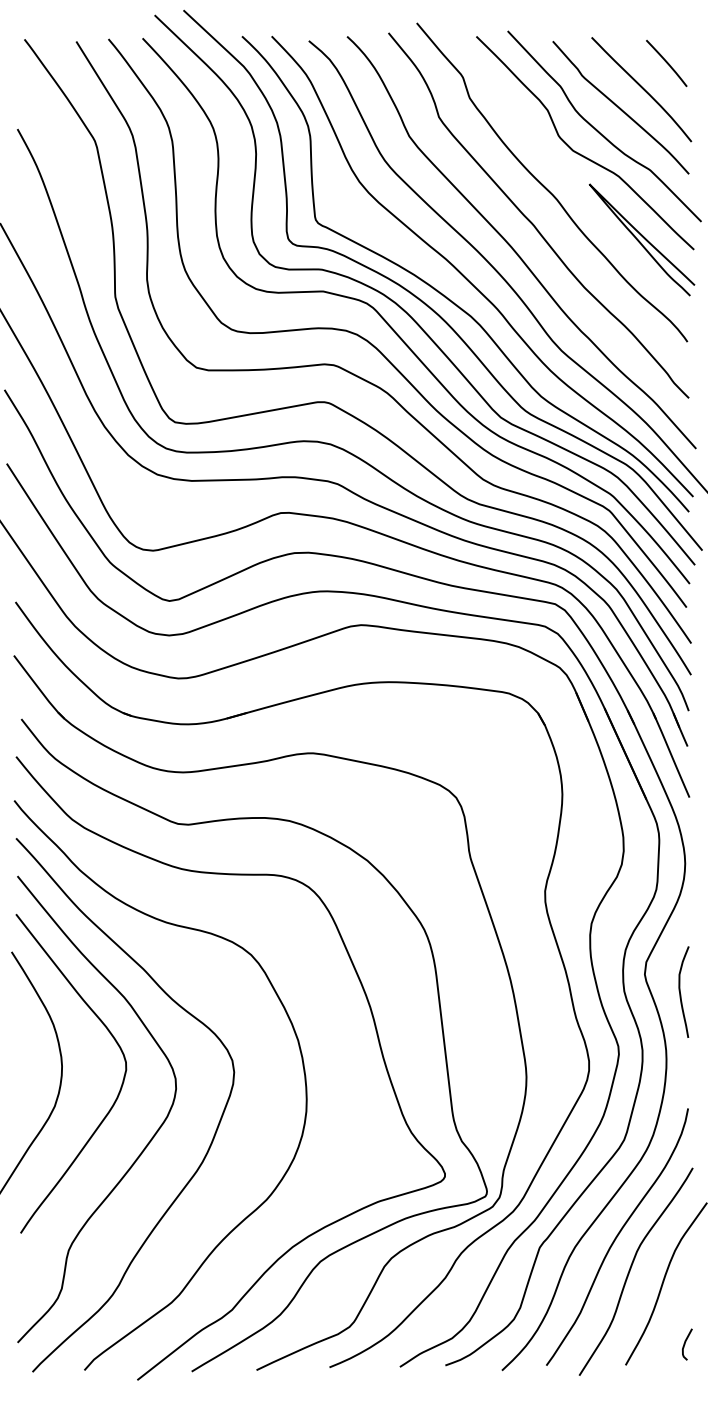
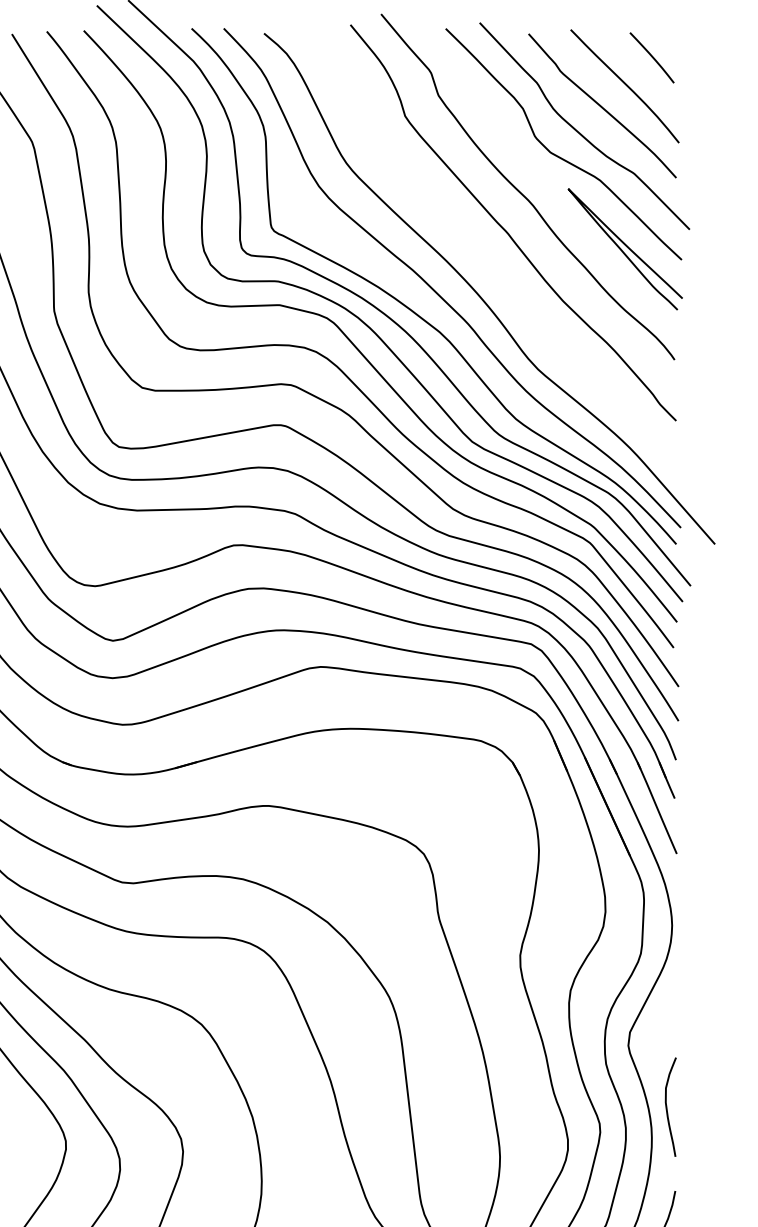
curve: (512, 246) -> (484, 256), removed
curve: (680, 991) -> (667, 1106), moved

